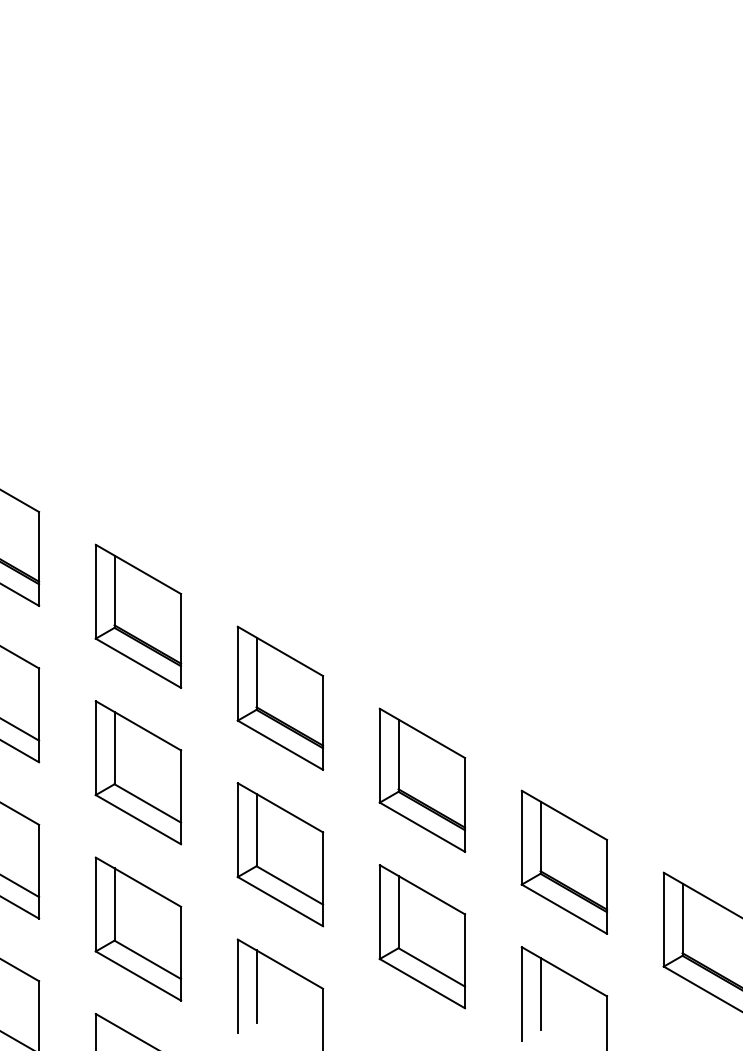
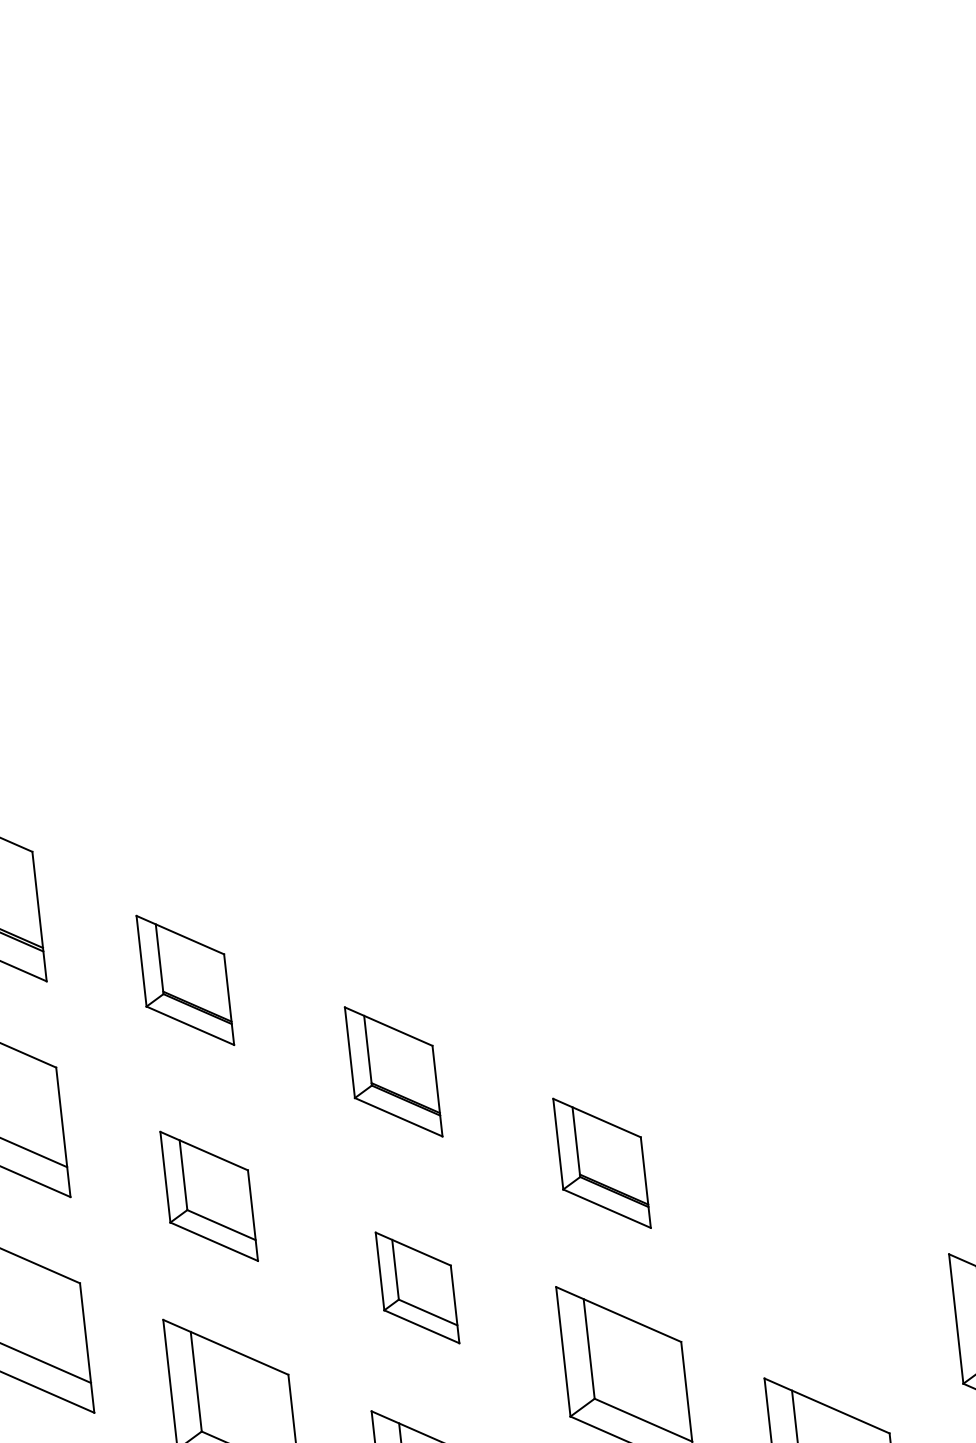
part: (138, 615) -> (185, 979), size x0.7
part: (280, 697) -> (393, 1070), size x0.7
part: (138, 772) -> (209, 1195), size x0.7
part: (422, 779) -> (602, 1162), size x0.7
part: (280, 854) -> (417, 1287), size x0.6
part: (564, 861) -> (810, 1253), removed

